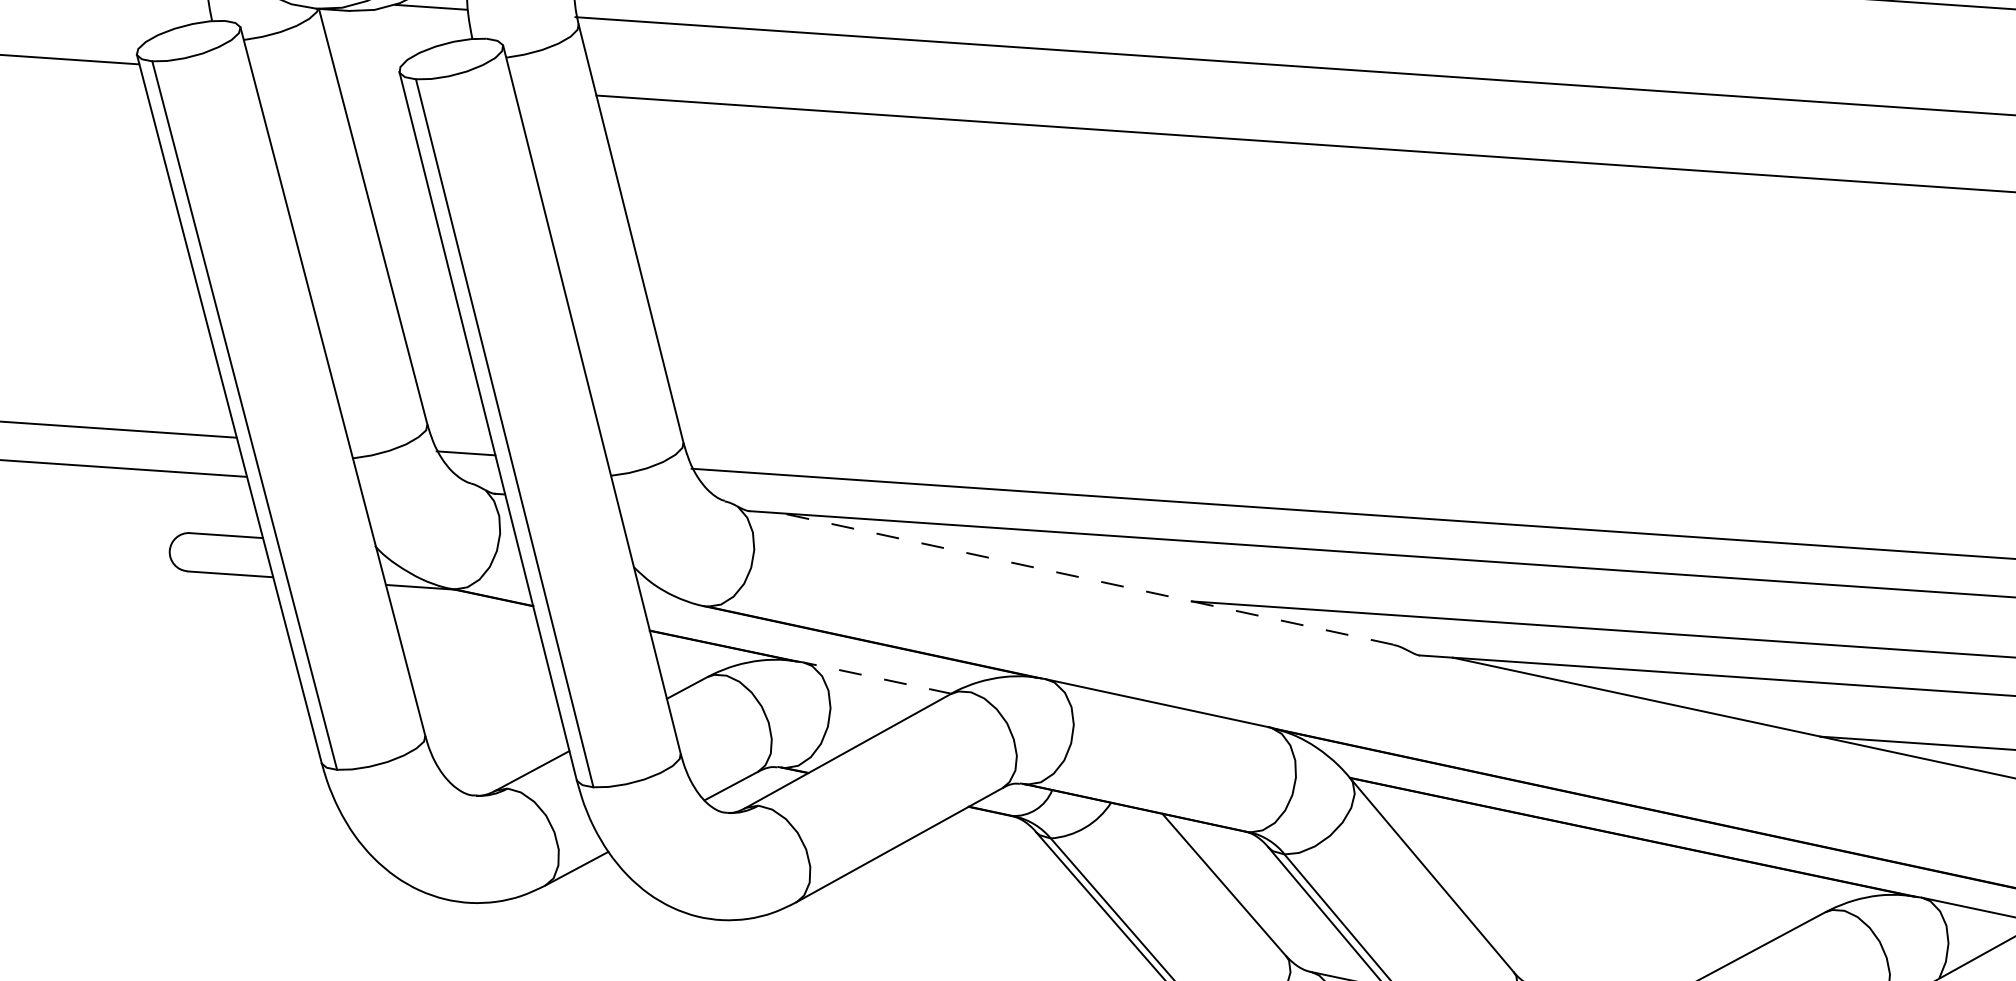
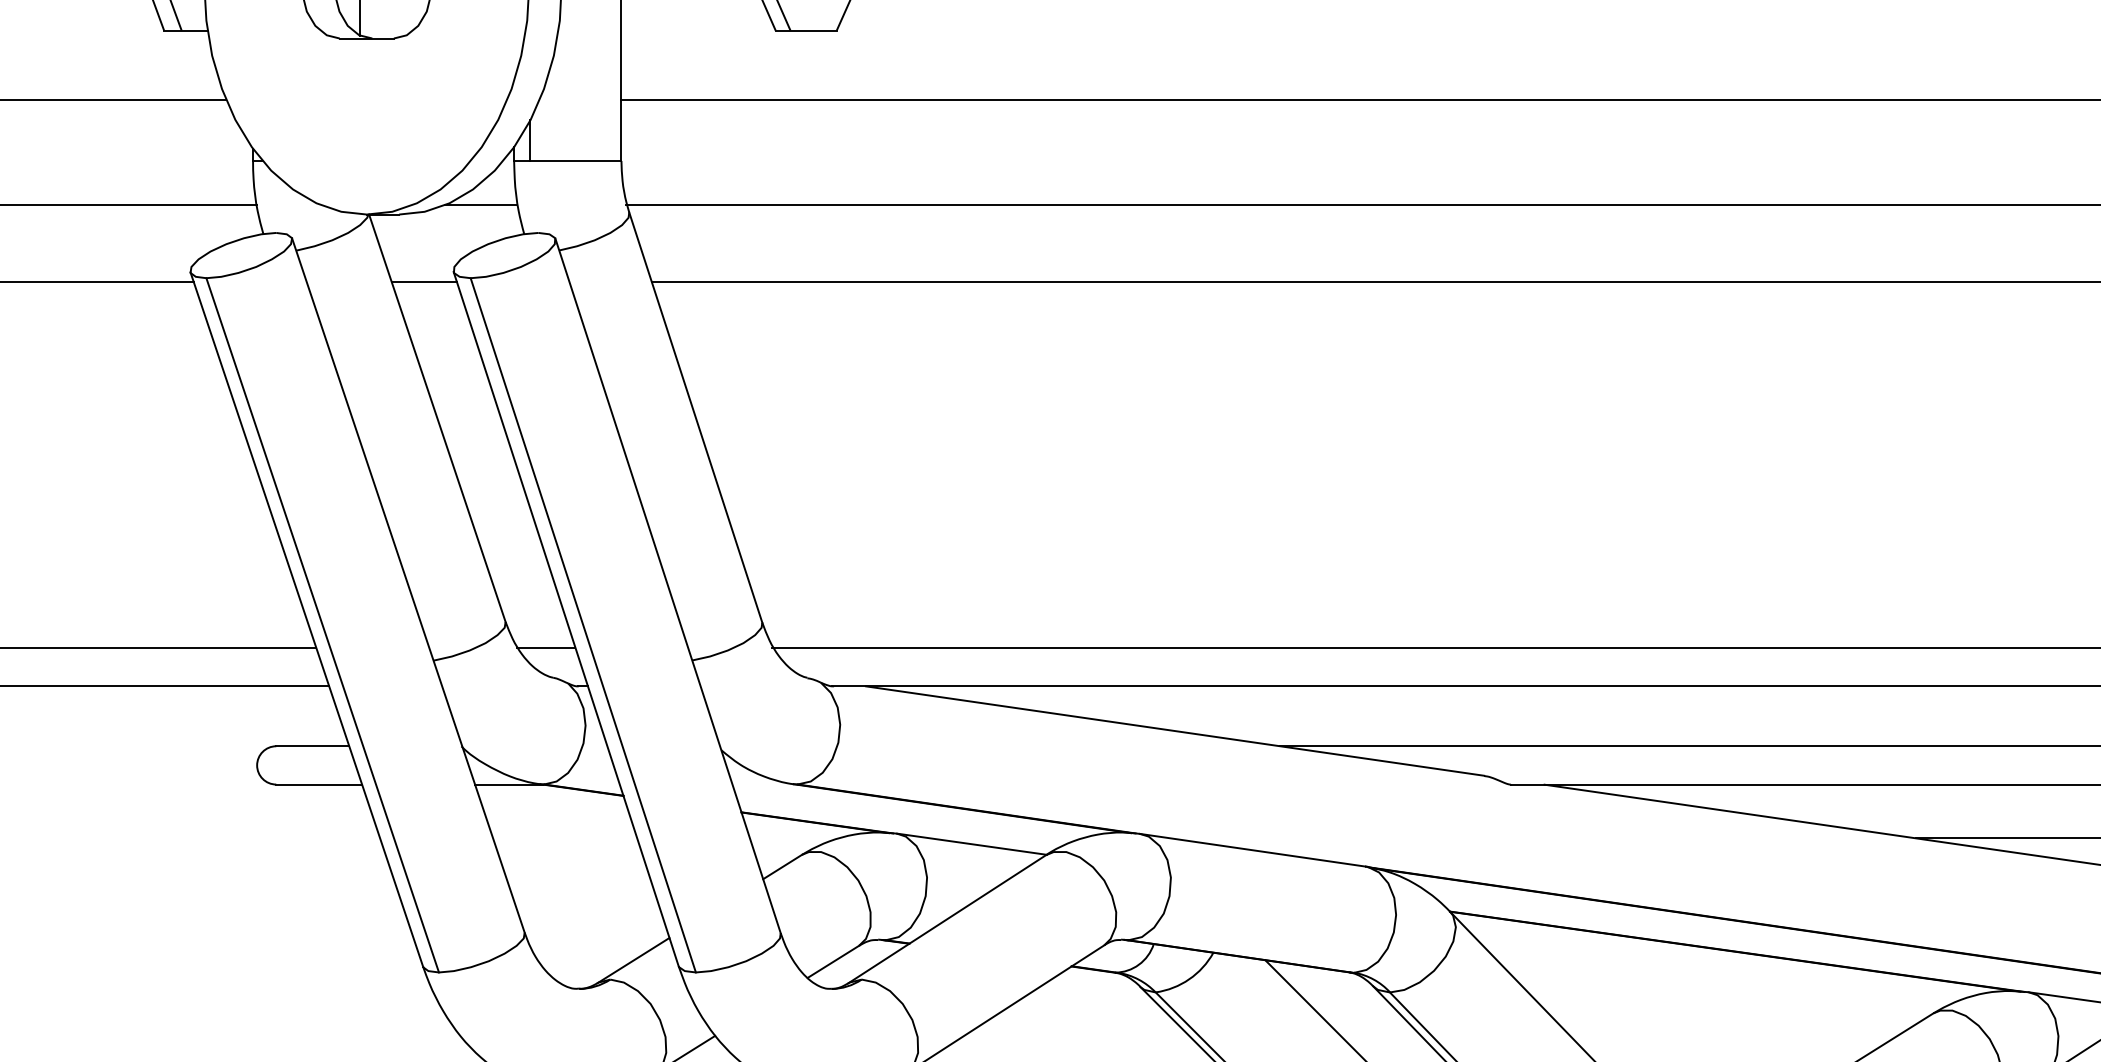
line: (368, 80) -> (423, 282), added
line: (1087, 578) -> (1174, 730), dashed -> solid
line: (878, 678) -> (972, 844), dashed -> solid

